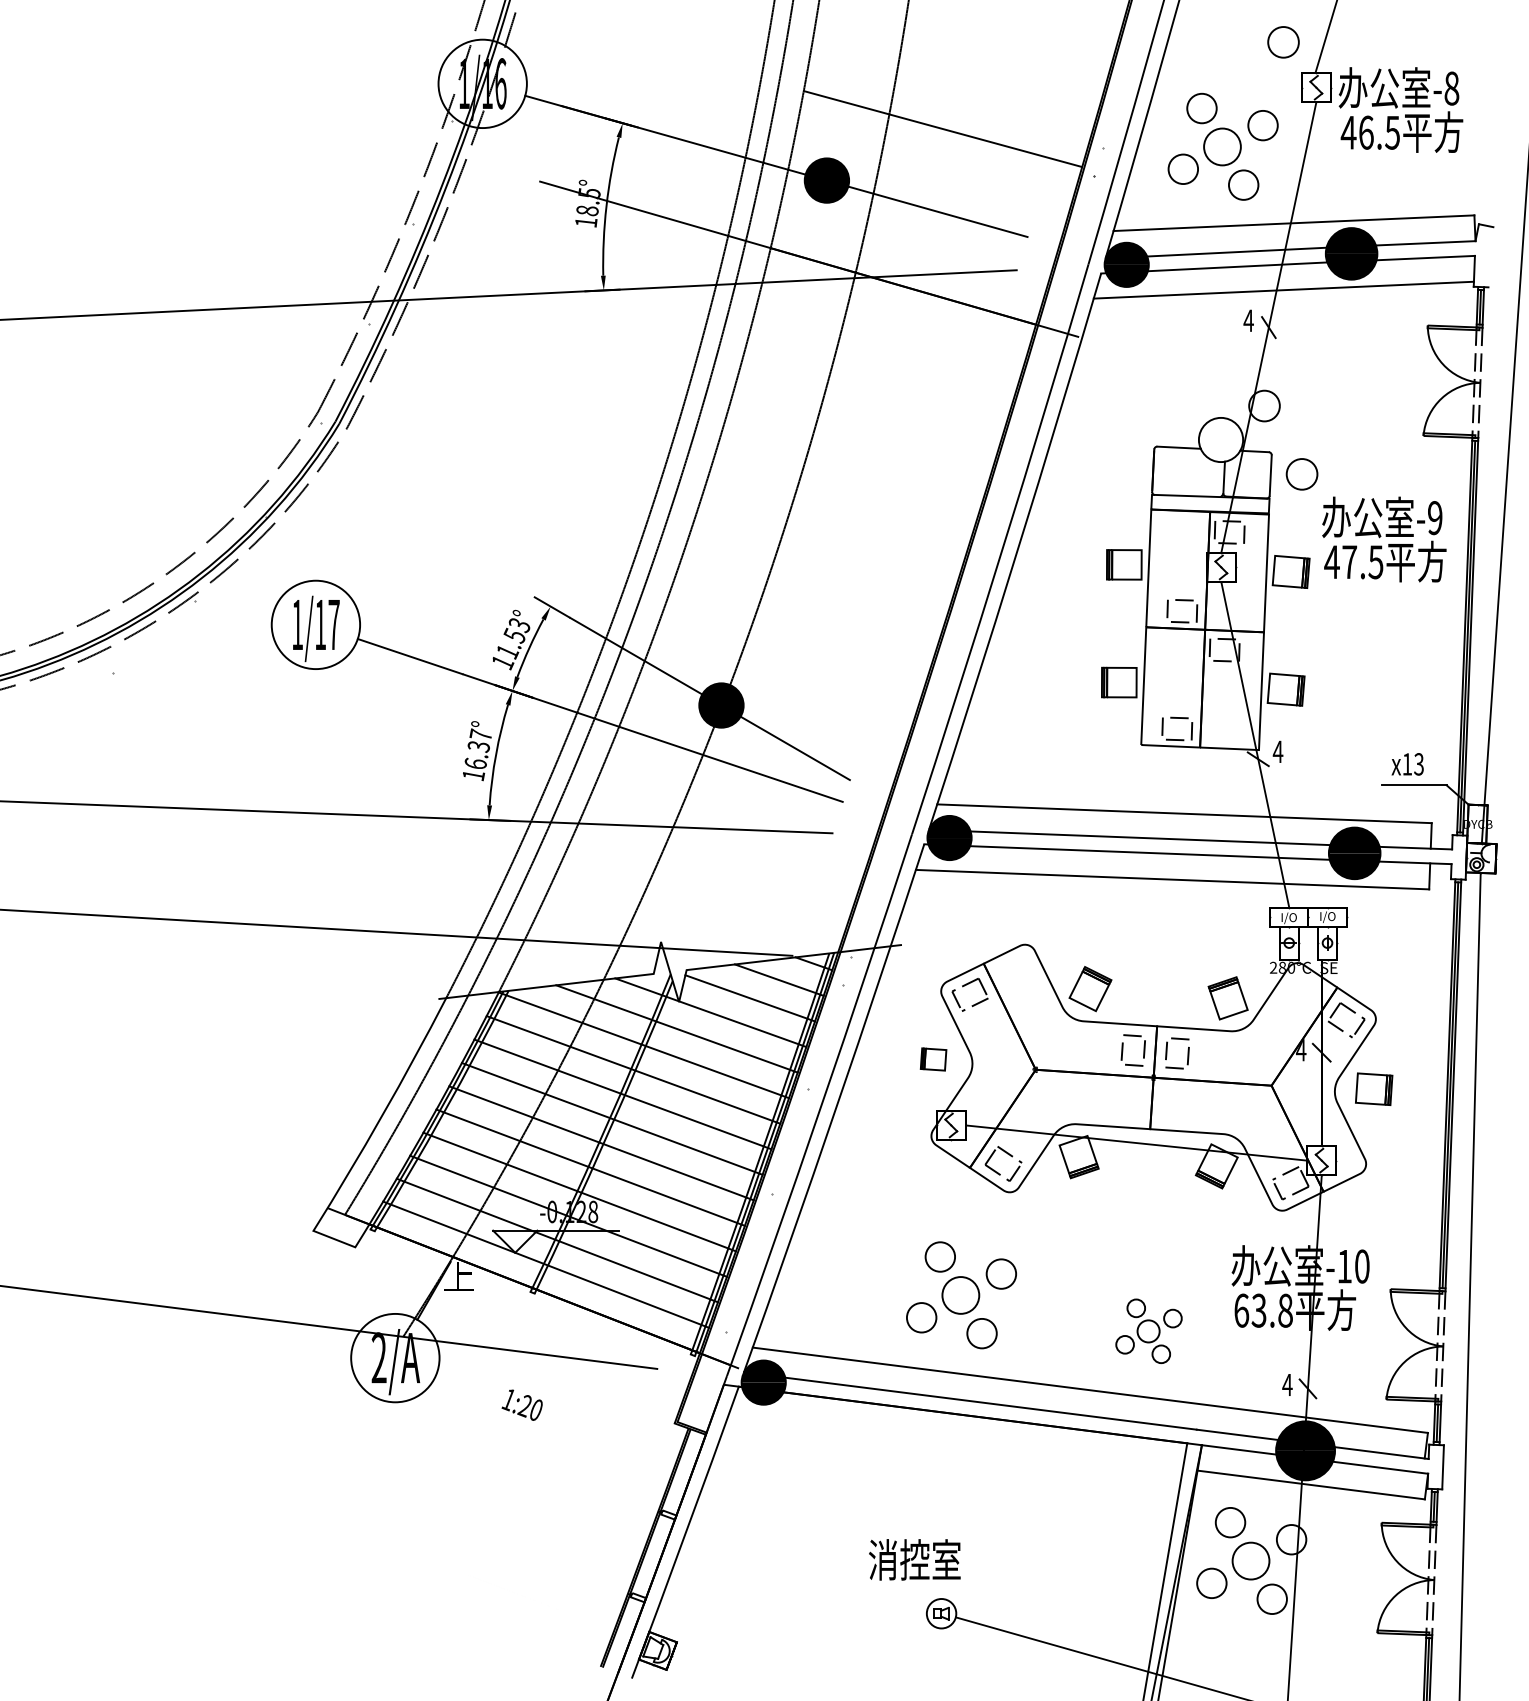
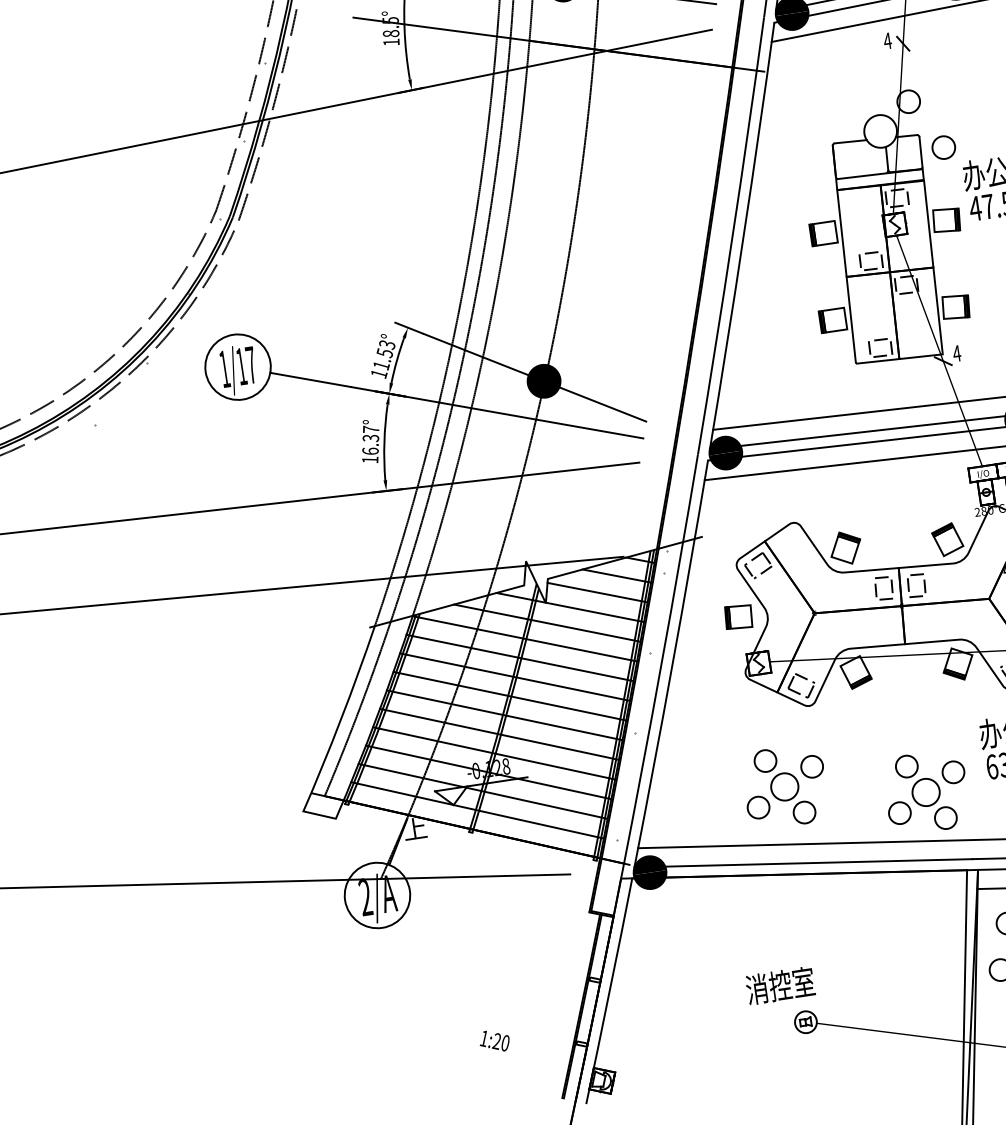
part: (933, 1059) -> (738, 617), size x1.43
part: (1148, 1331) -> (926, 792), size x1.67
text: (521, 1404) -> (493, 1040), moved

